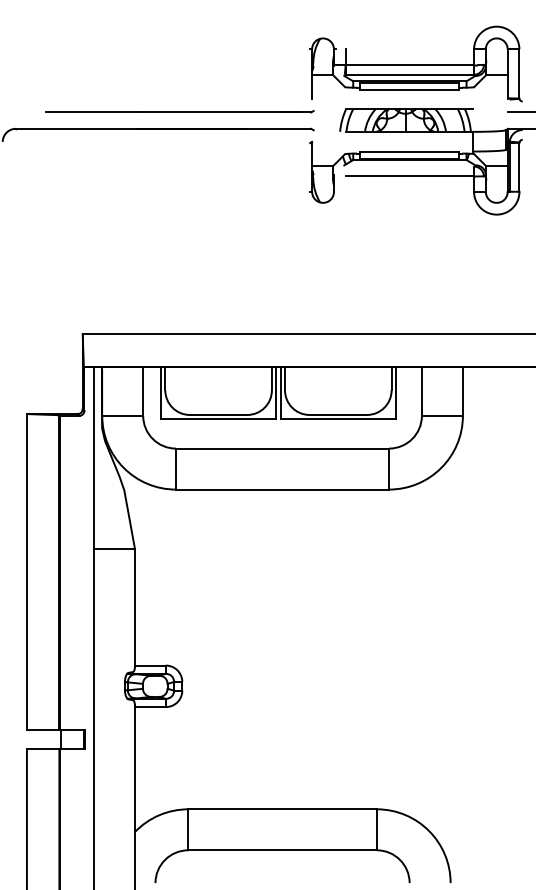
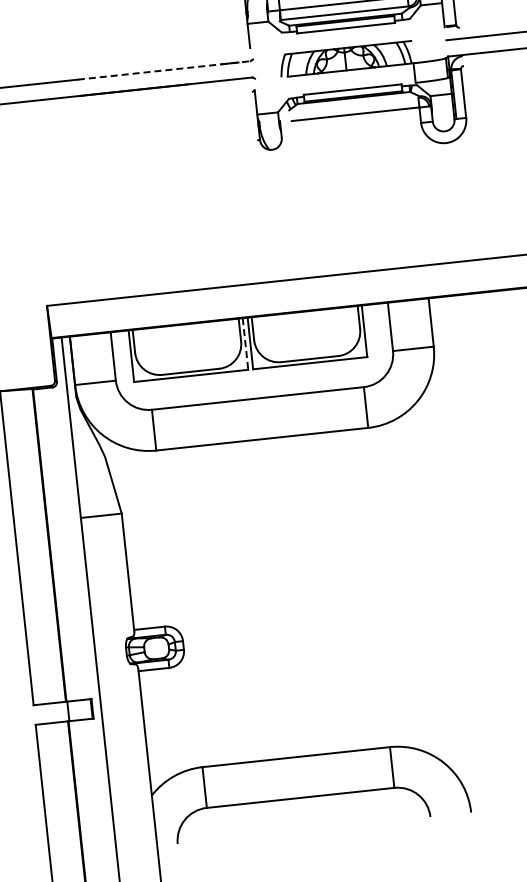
line: (224, 112) -> (164, 70), solid -> dashed
line: (276, 393) -> (246, 344), solid -> dashed

